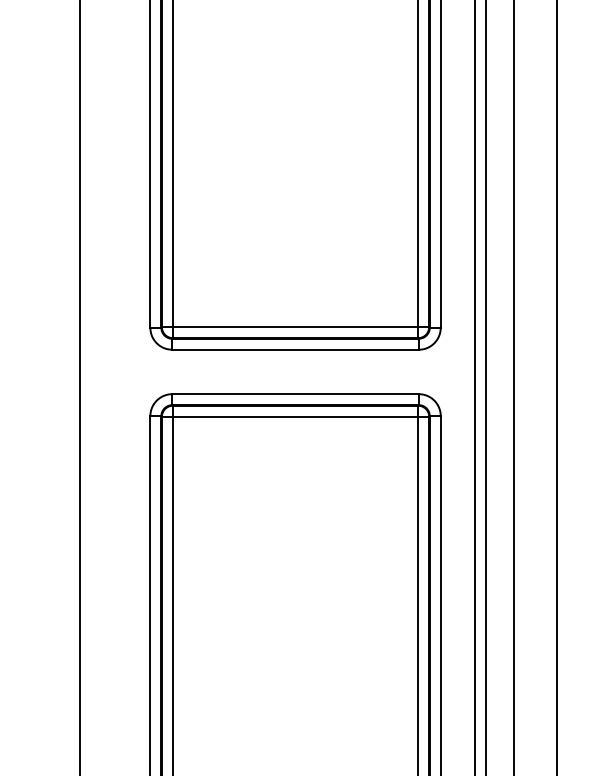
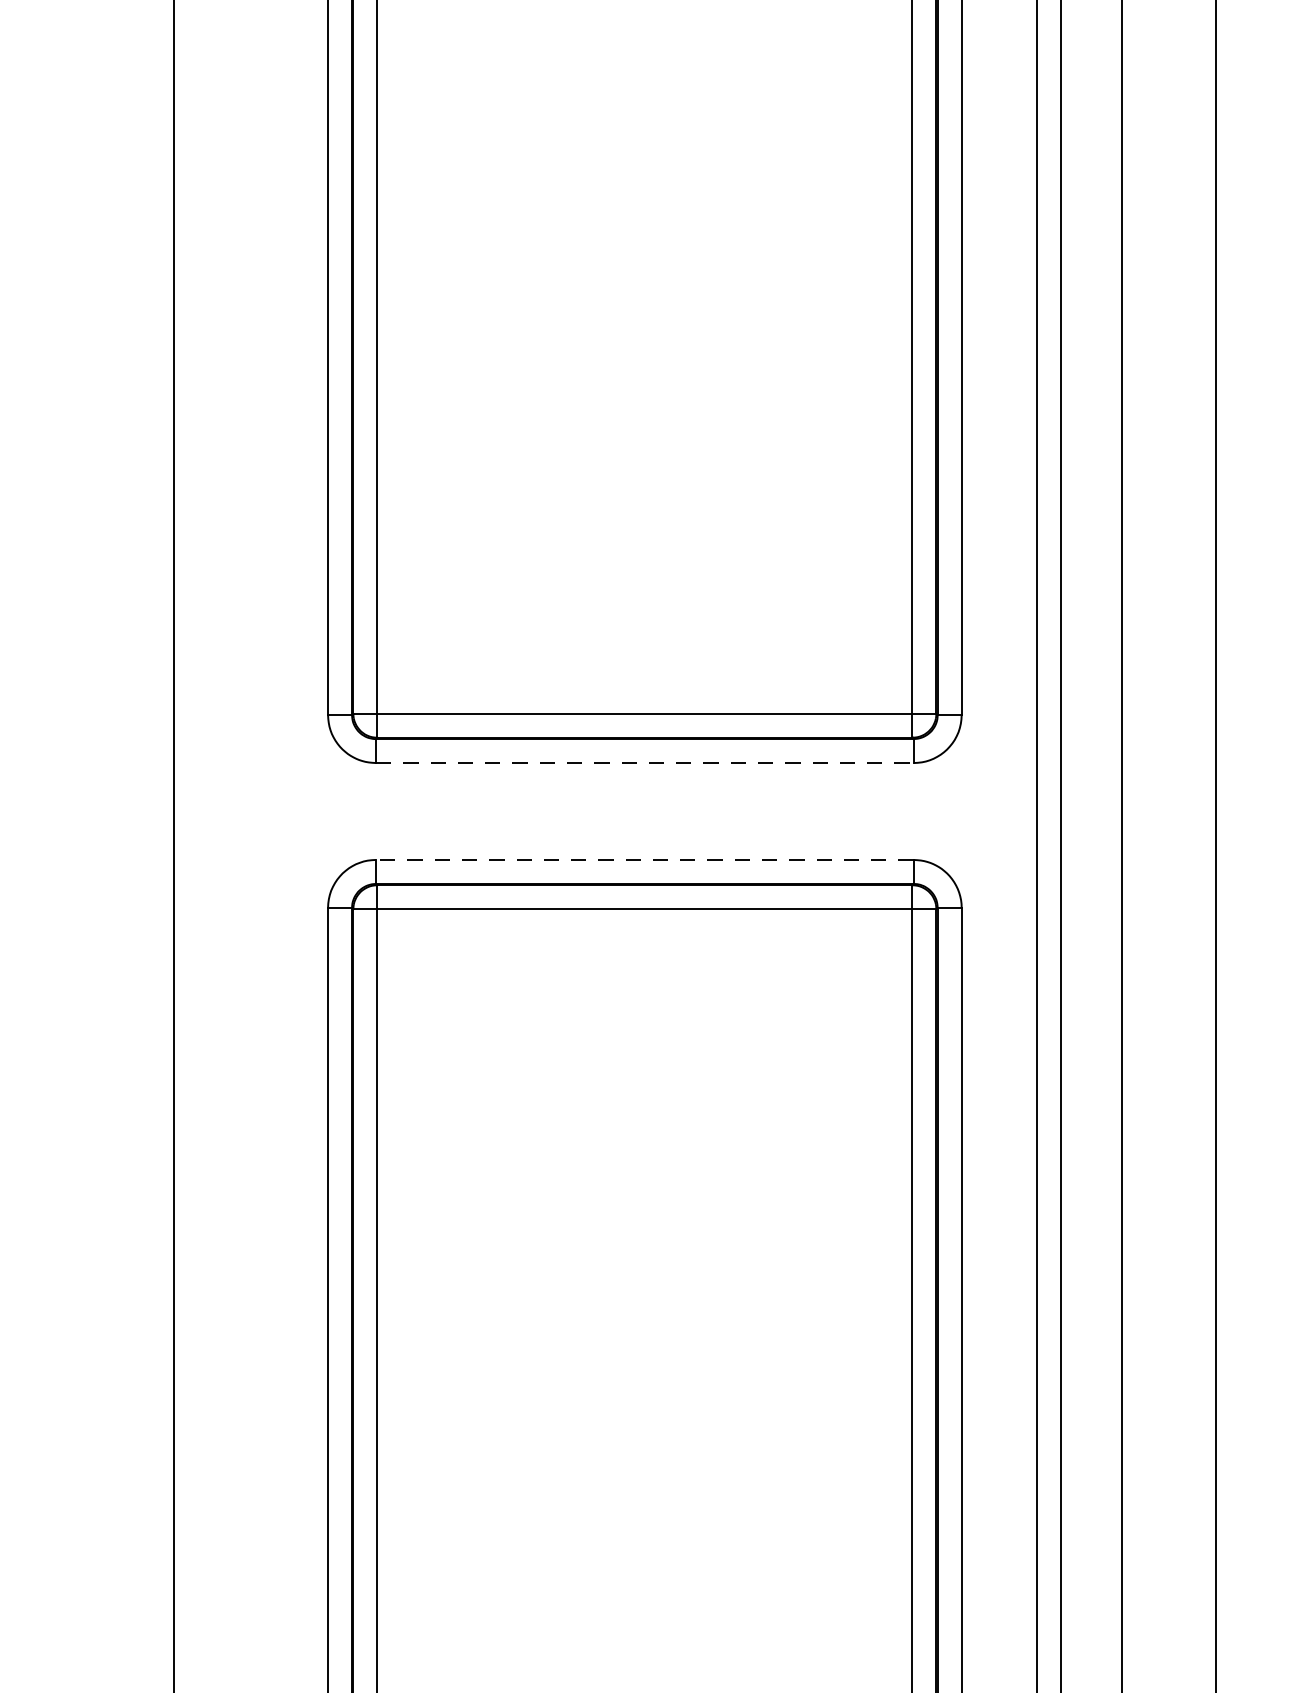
line: (296, 349) -> (646, 762), solid -> dashed
line: (295, 394) -> (644, 860), solid -> dashed

